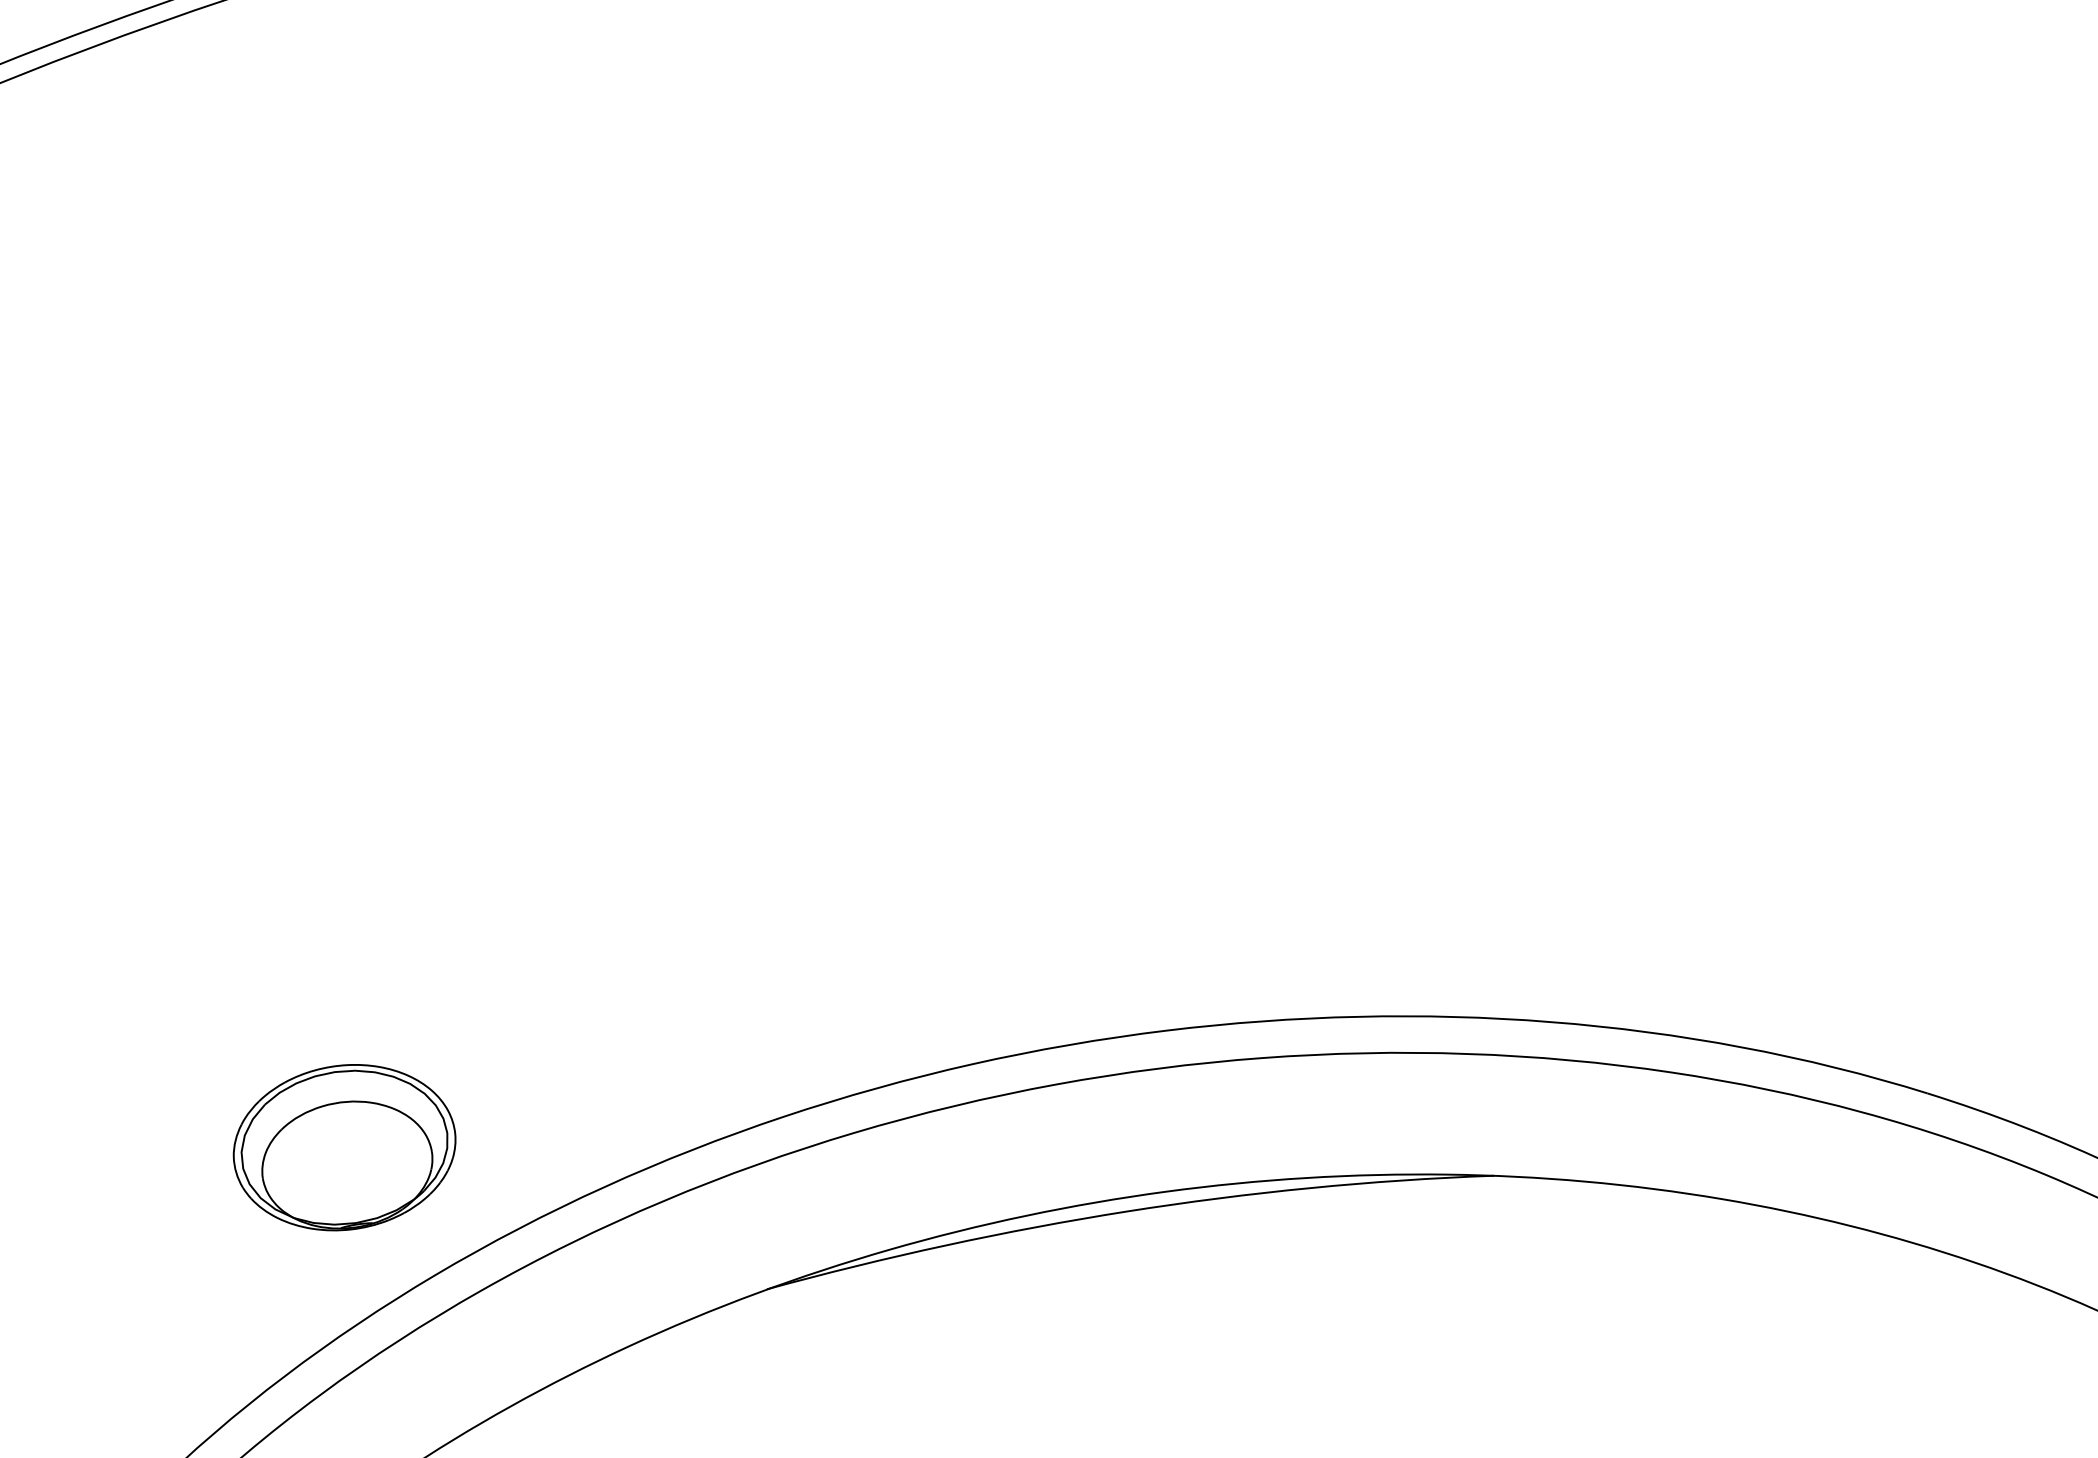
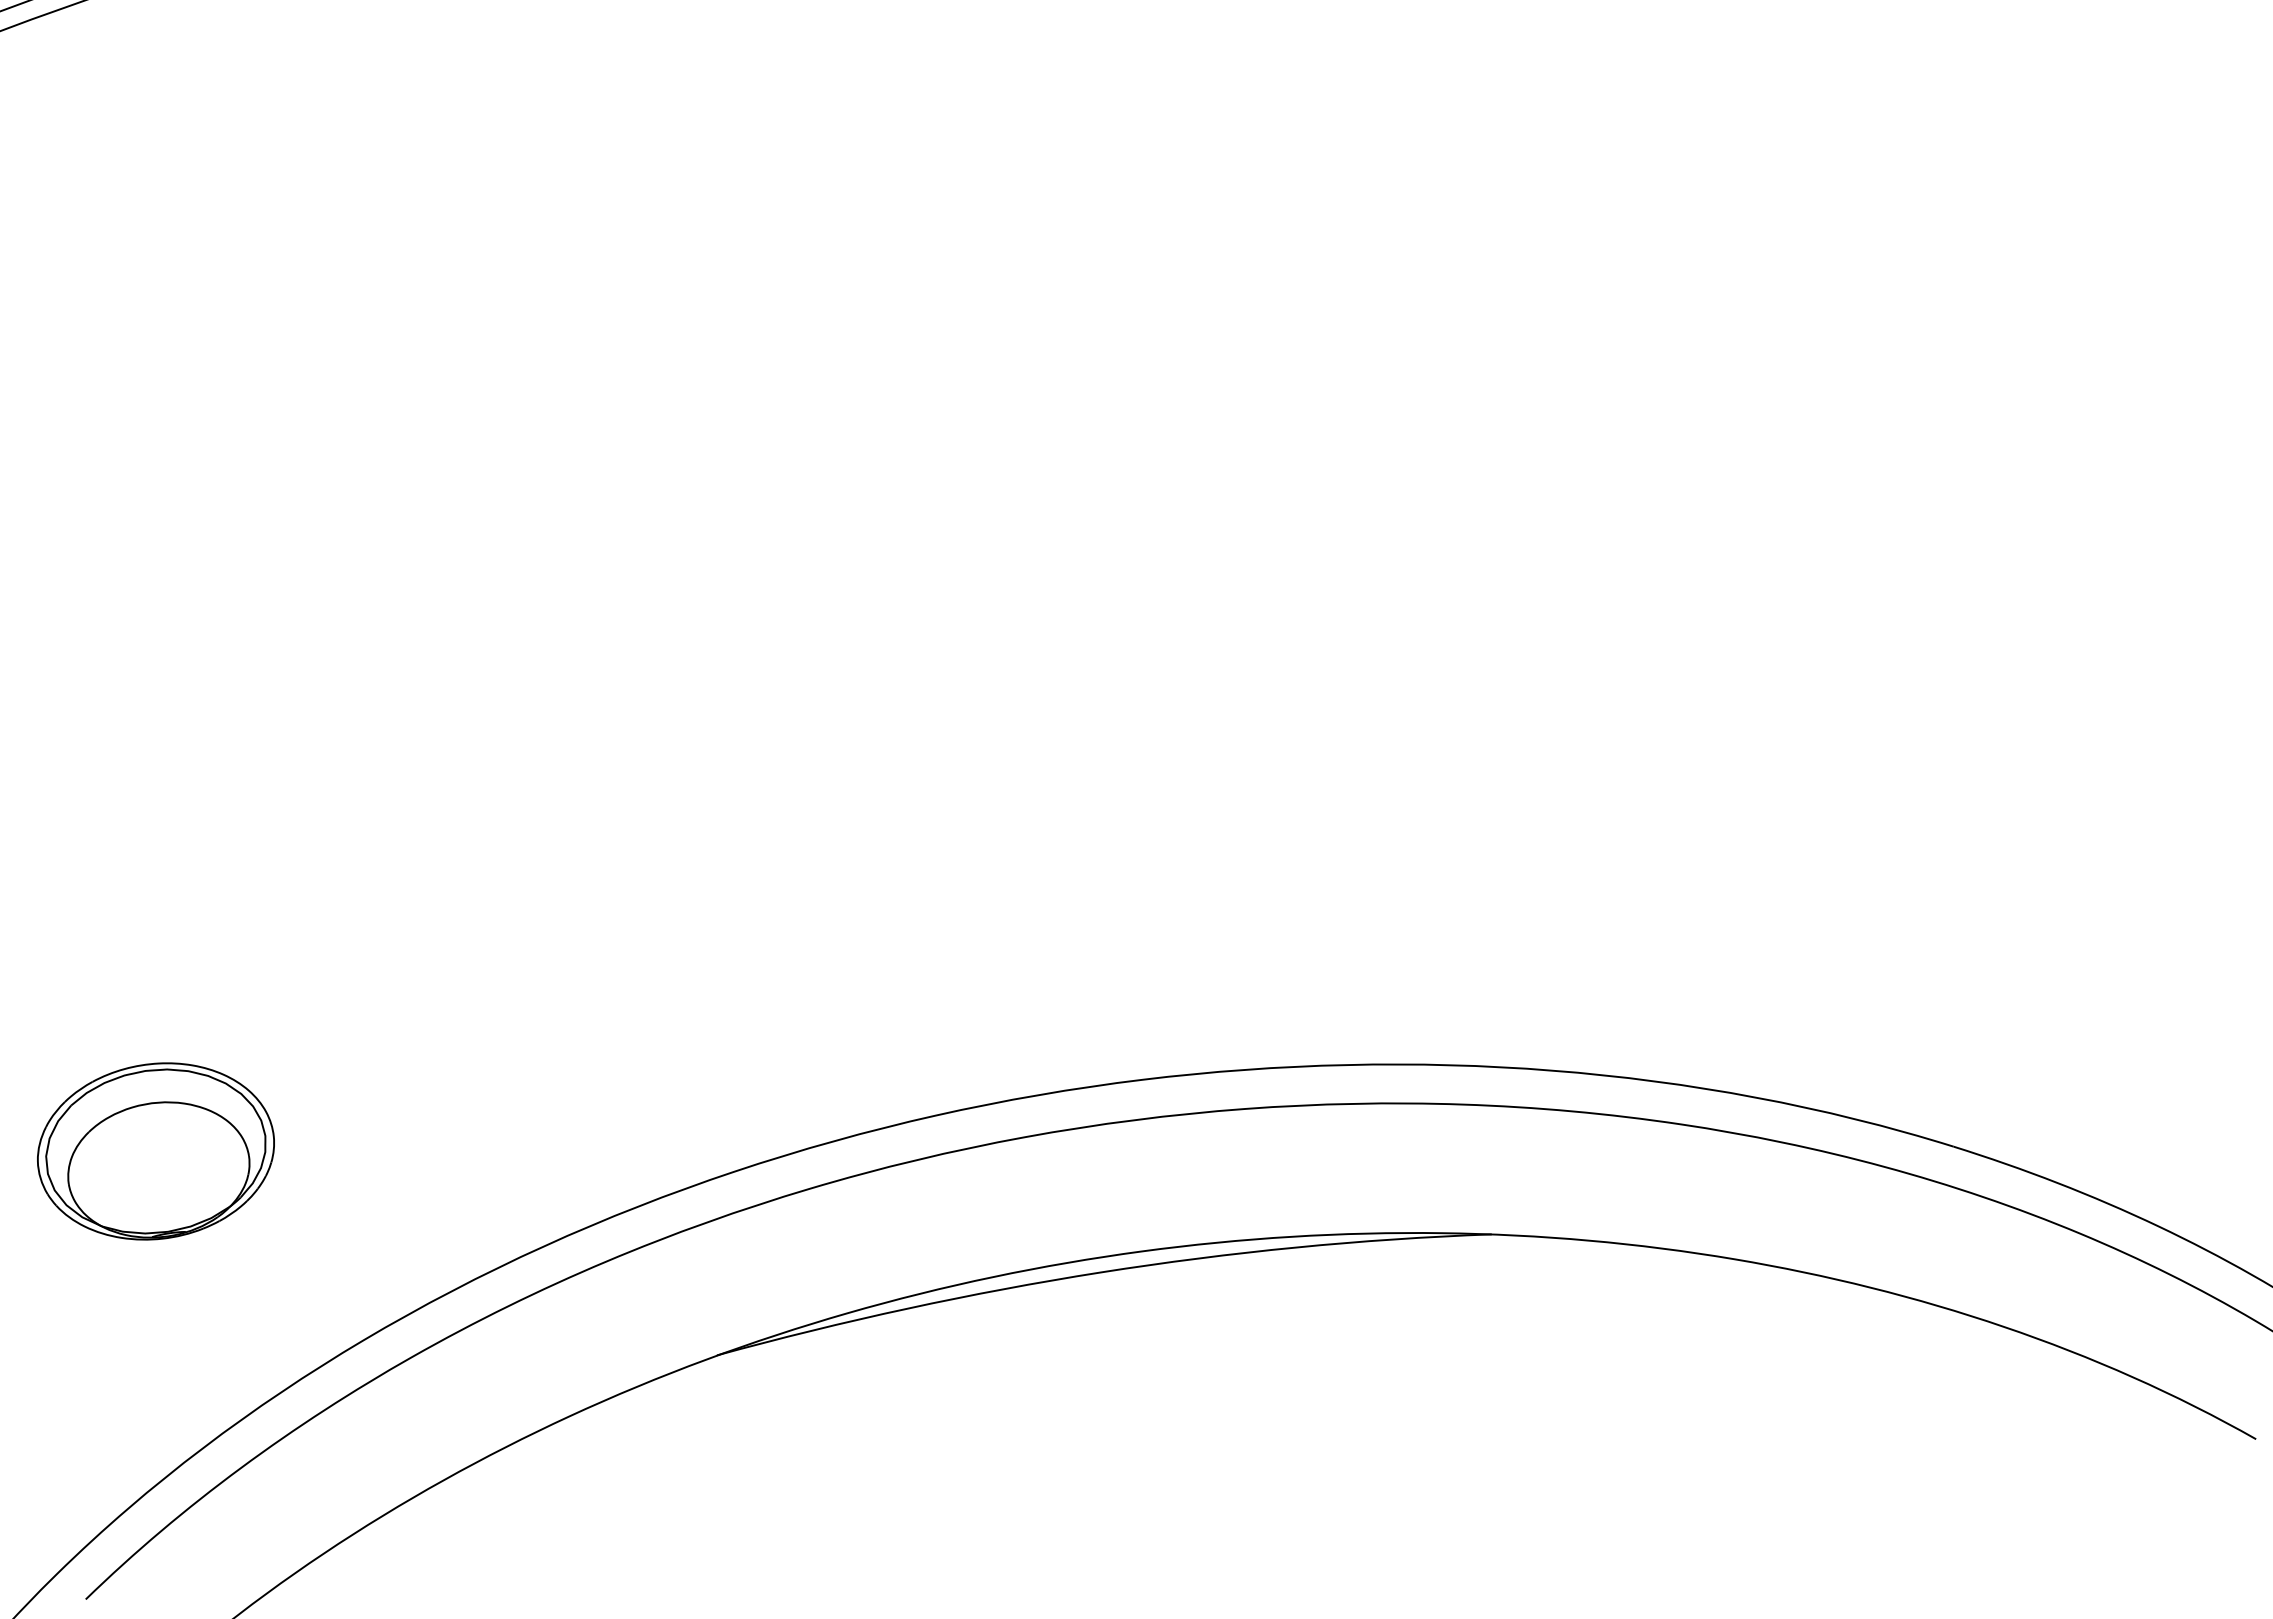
part: (344, 1147) -> (155, 1151), moved

